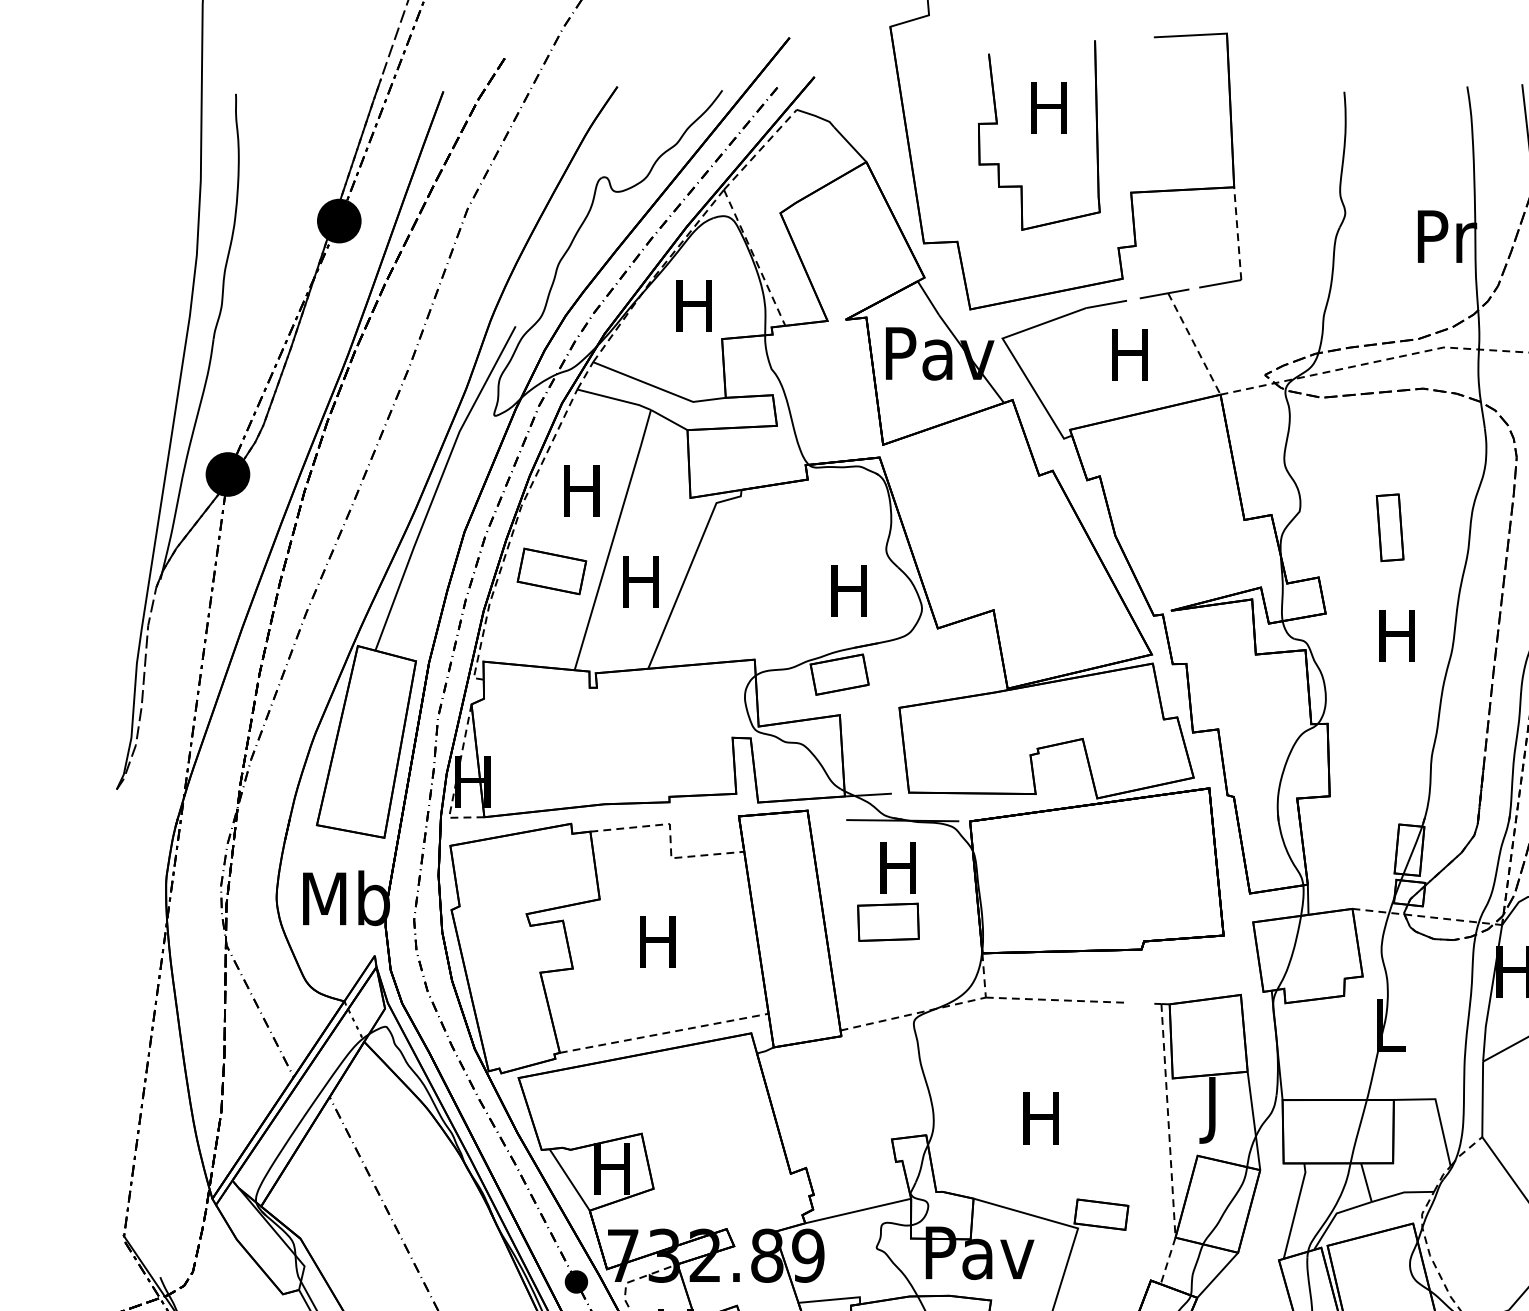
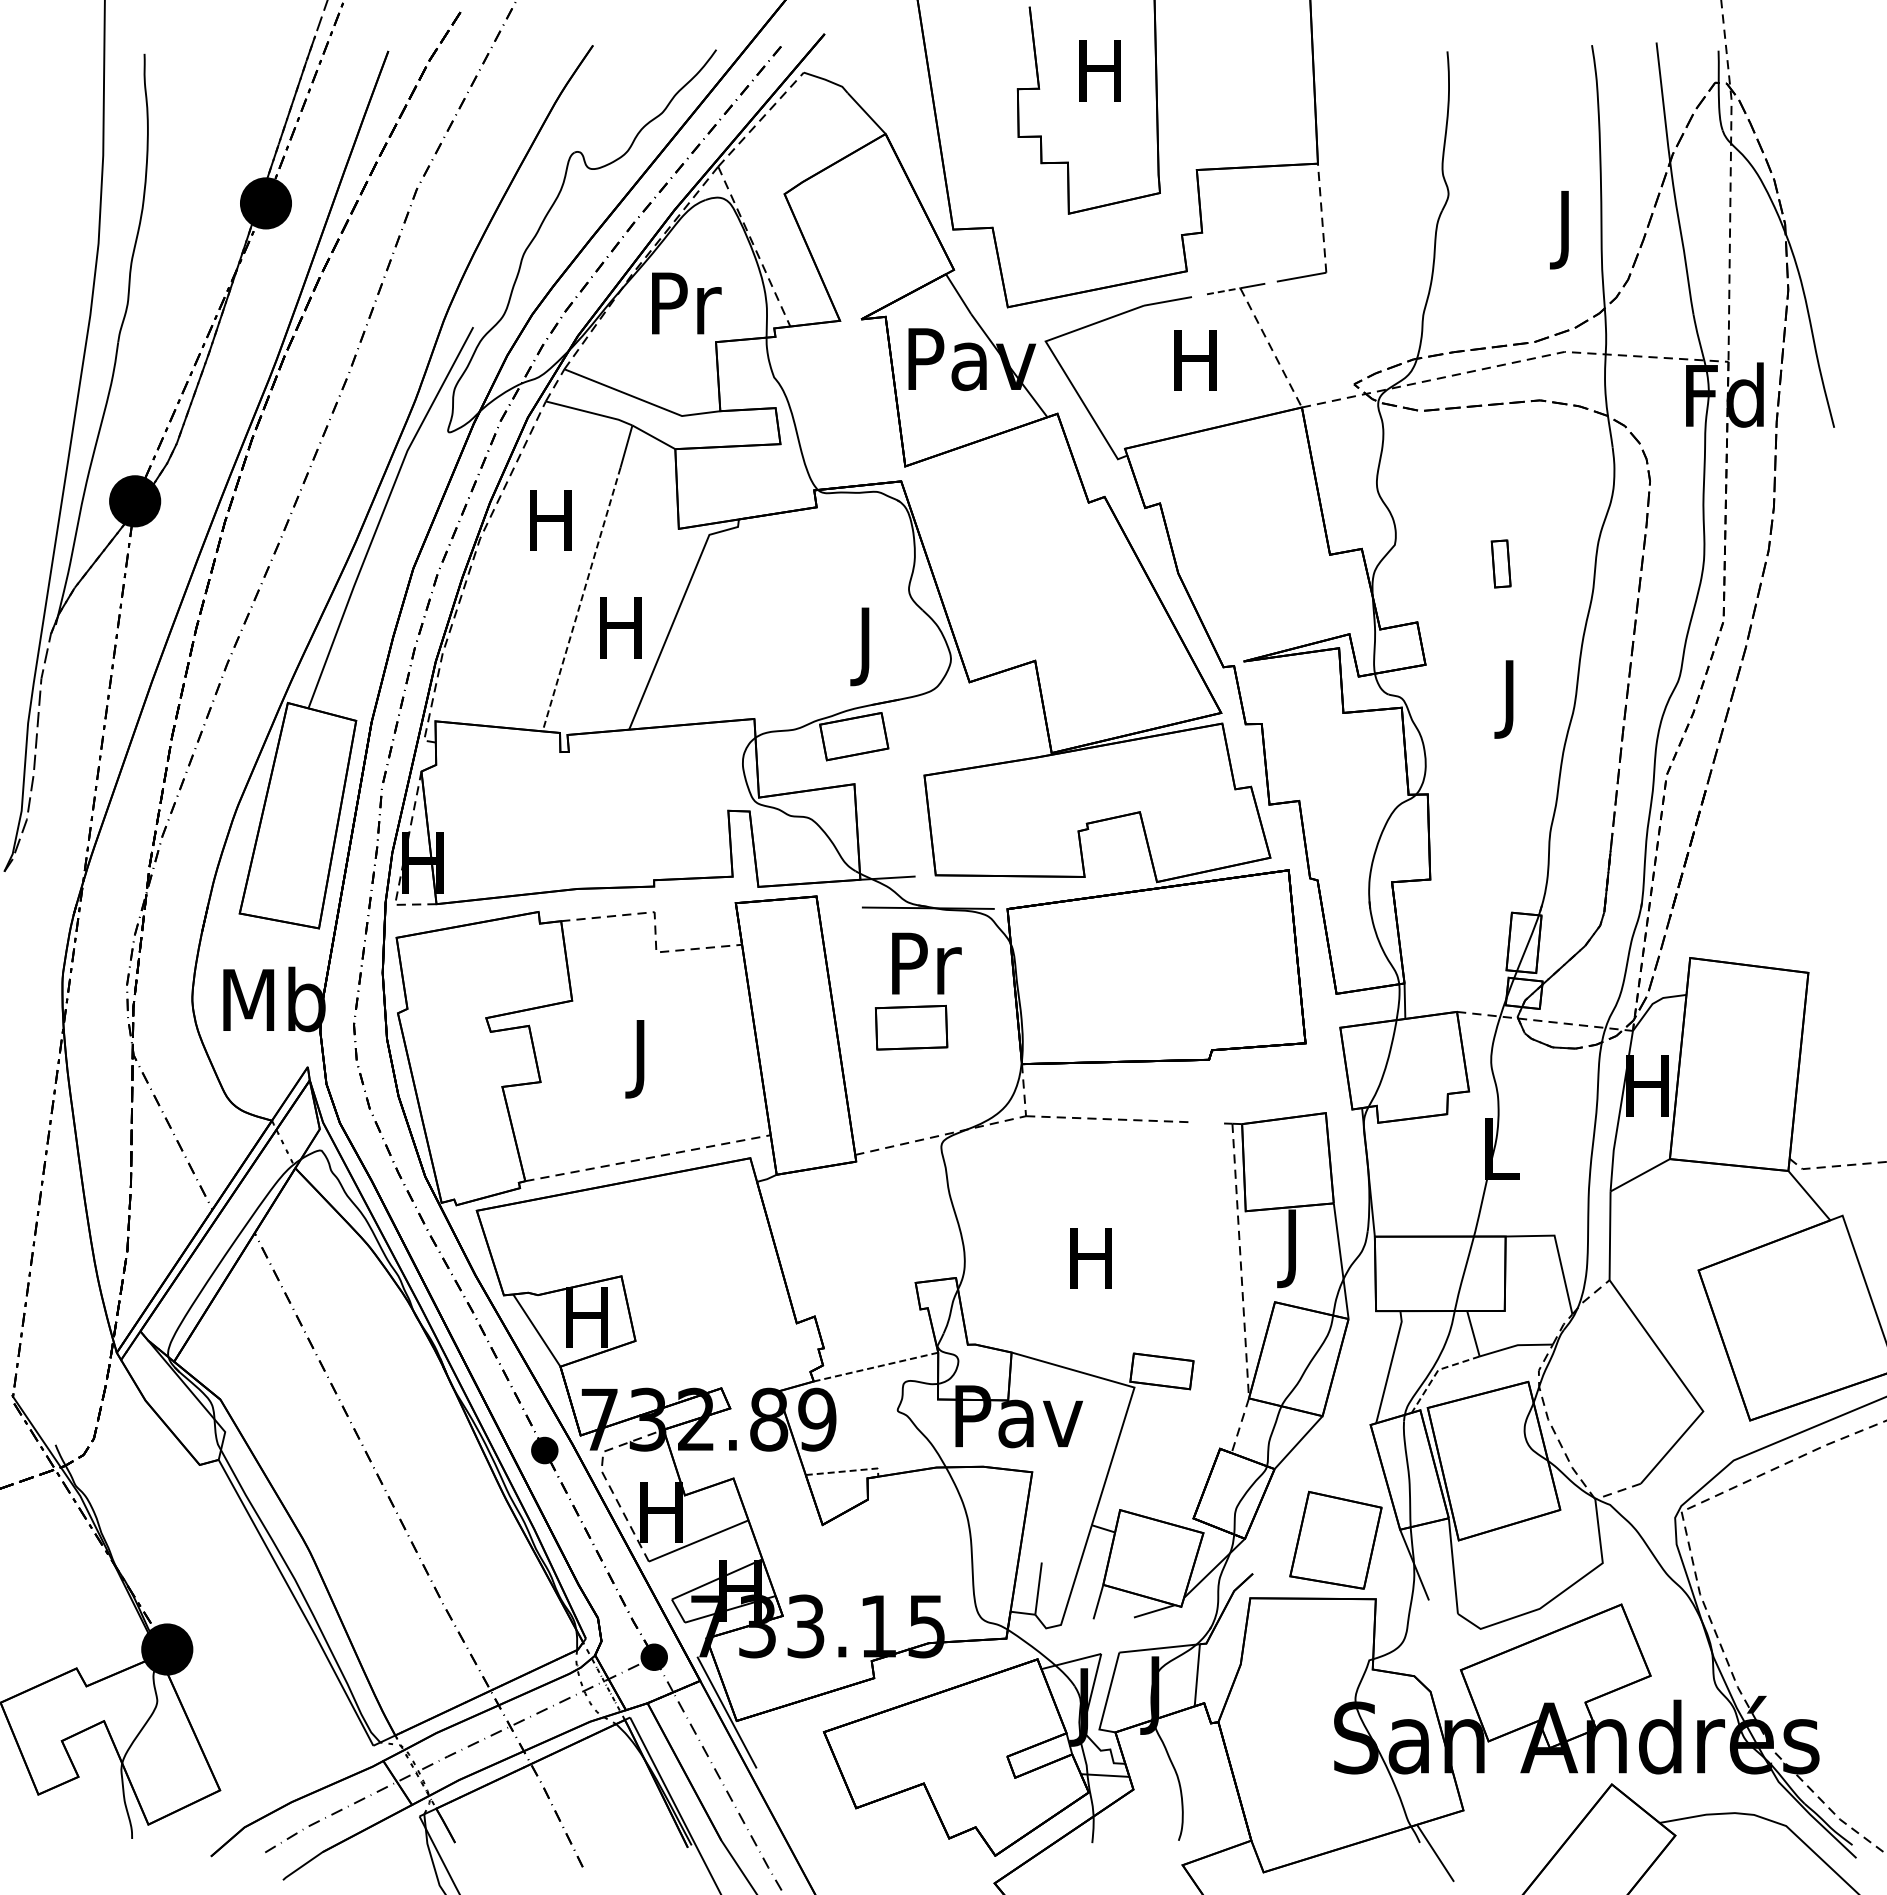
text: (1447, 244) -> (1568, 230), Pr -> J
line: (1153, 296) -> (1223, 291), solid -> dashed
text: (697, 306) -> (686, 303), H -> Pr
part: (1389, 527) -> (1500, 563), size x0.6
line: (607, 558) -> (581, 600), solid -> dashed
part: (551, 570) -> (515, 614), removed
text: (849, 598) -> (865, 646), H -> J
text: (1397, 643) -> (1509, 699), H -> J
text: (901, 867) -> (926, 963), H -> Pr
text: (657, 949) -> (640, 1059), H -> J
line: (858, 1211) -> (876, 1367), solid -> dashed
line: (1335, 1215) -> (1436, 1372), solid -> dashed
line: (833, 1299) -> (847, 1471), solid -> dashed

